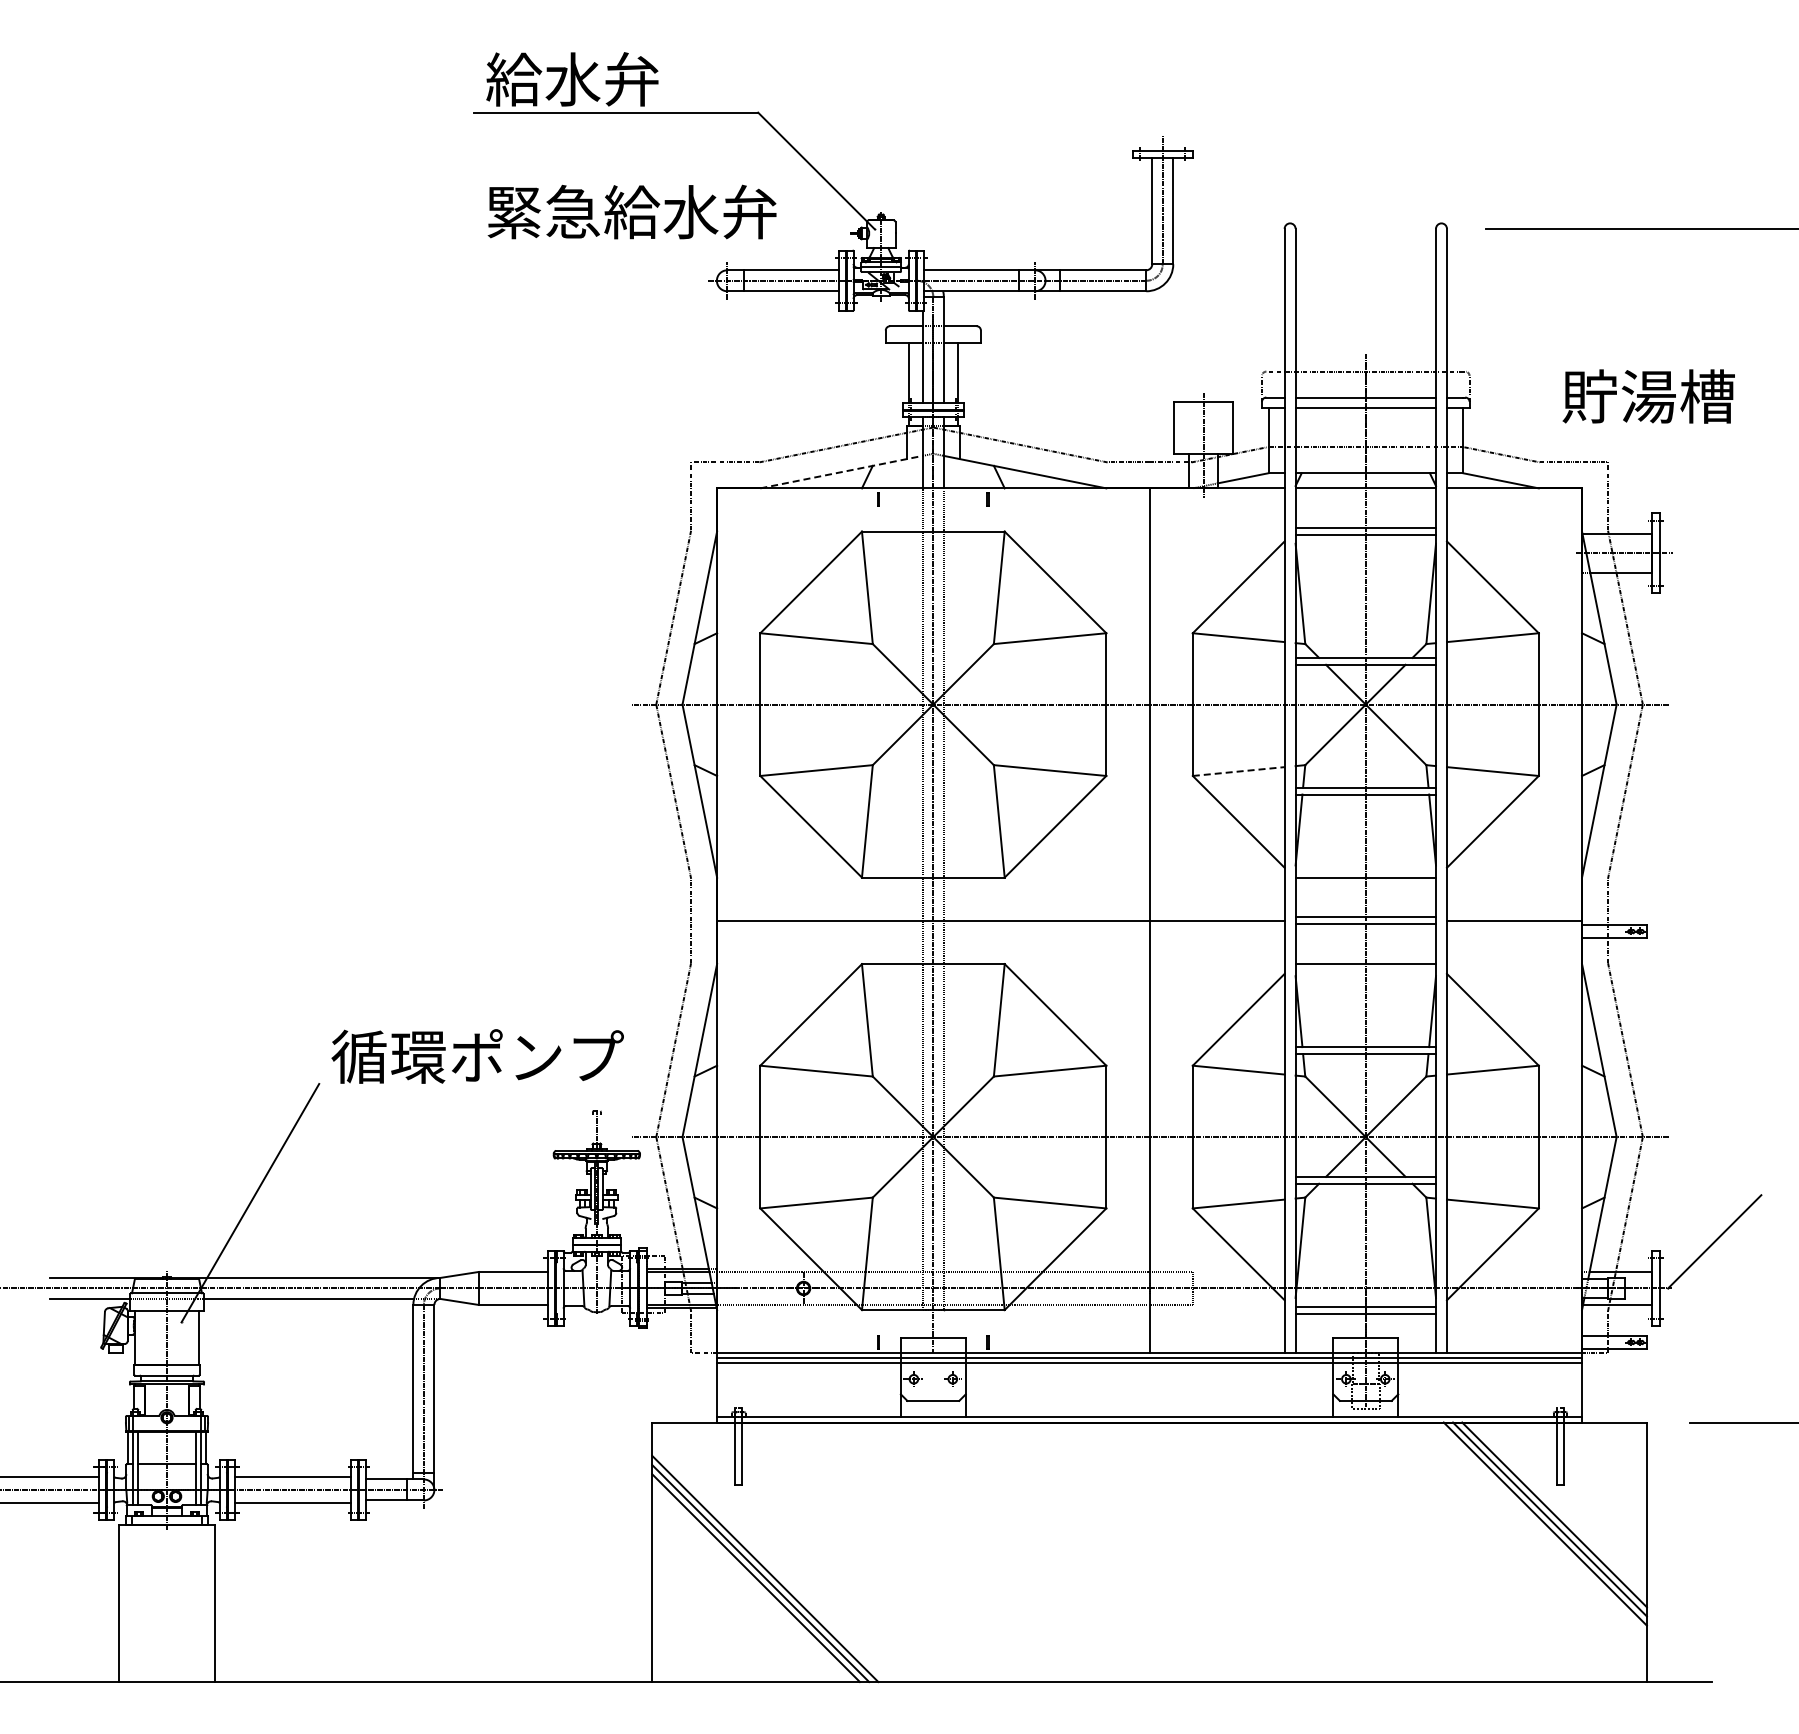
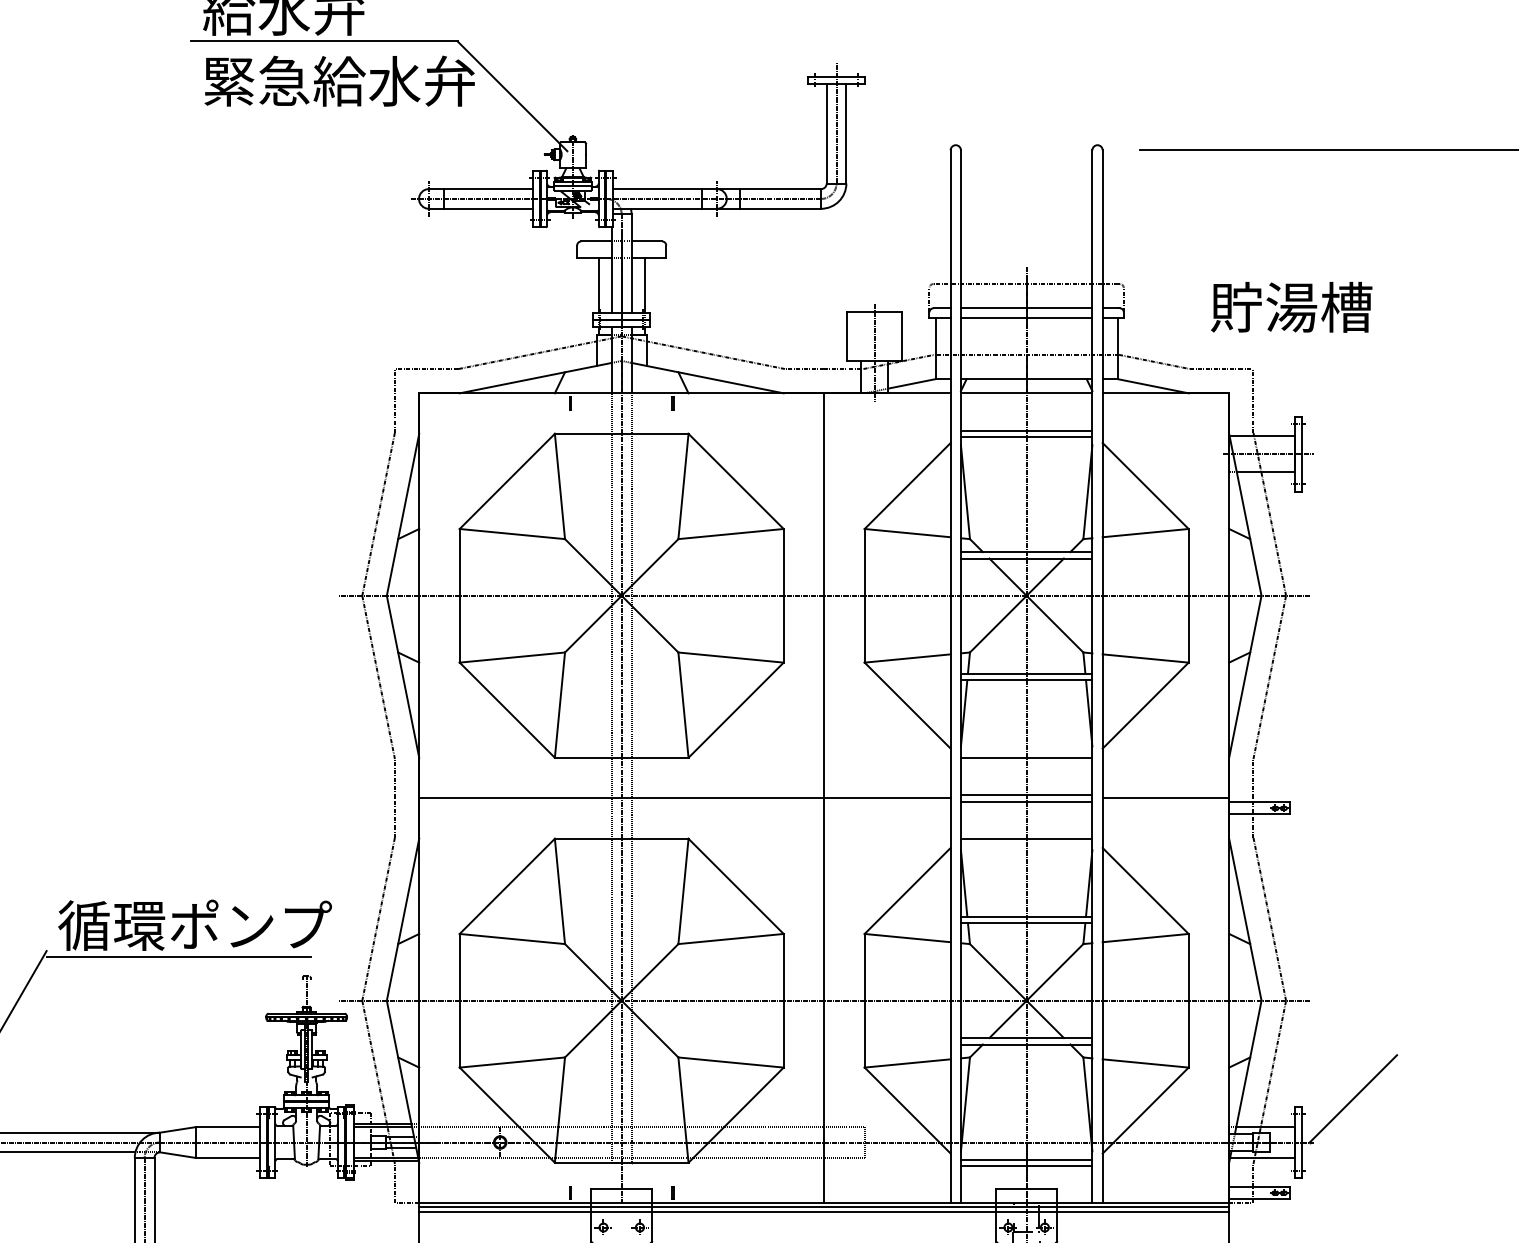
text: (631, 211) -> (339, 80), moved
line: (841, 472) -> (535, 378), dashed -> solid
line: (1239, 771) -> (908, 658), dashed -> solid
line: (460, 1089) -> (178, 956), added

